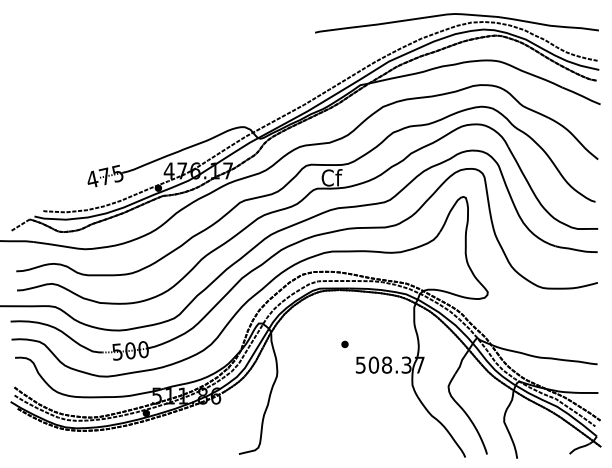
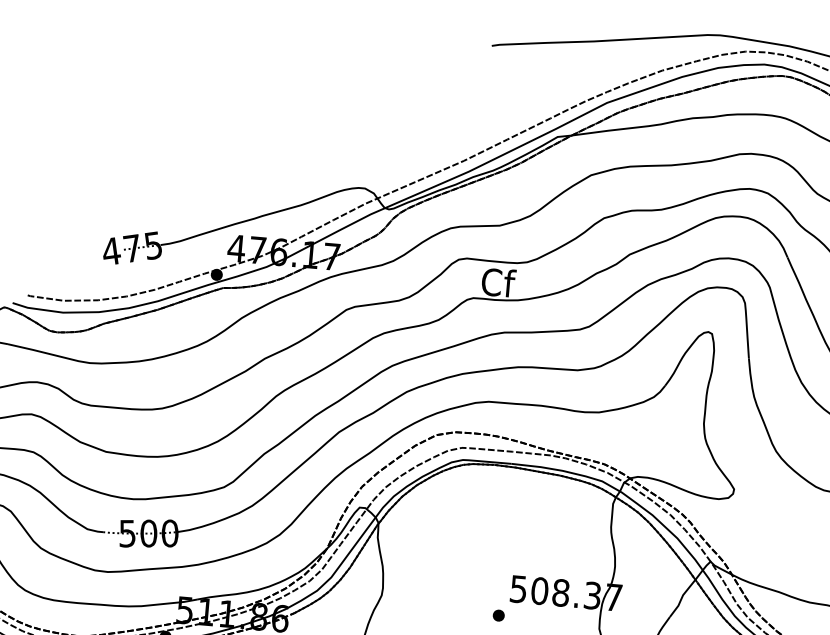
part: (344, 343) -> (498, 614), moved

